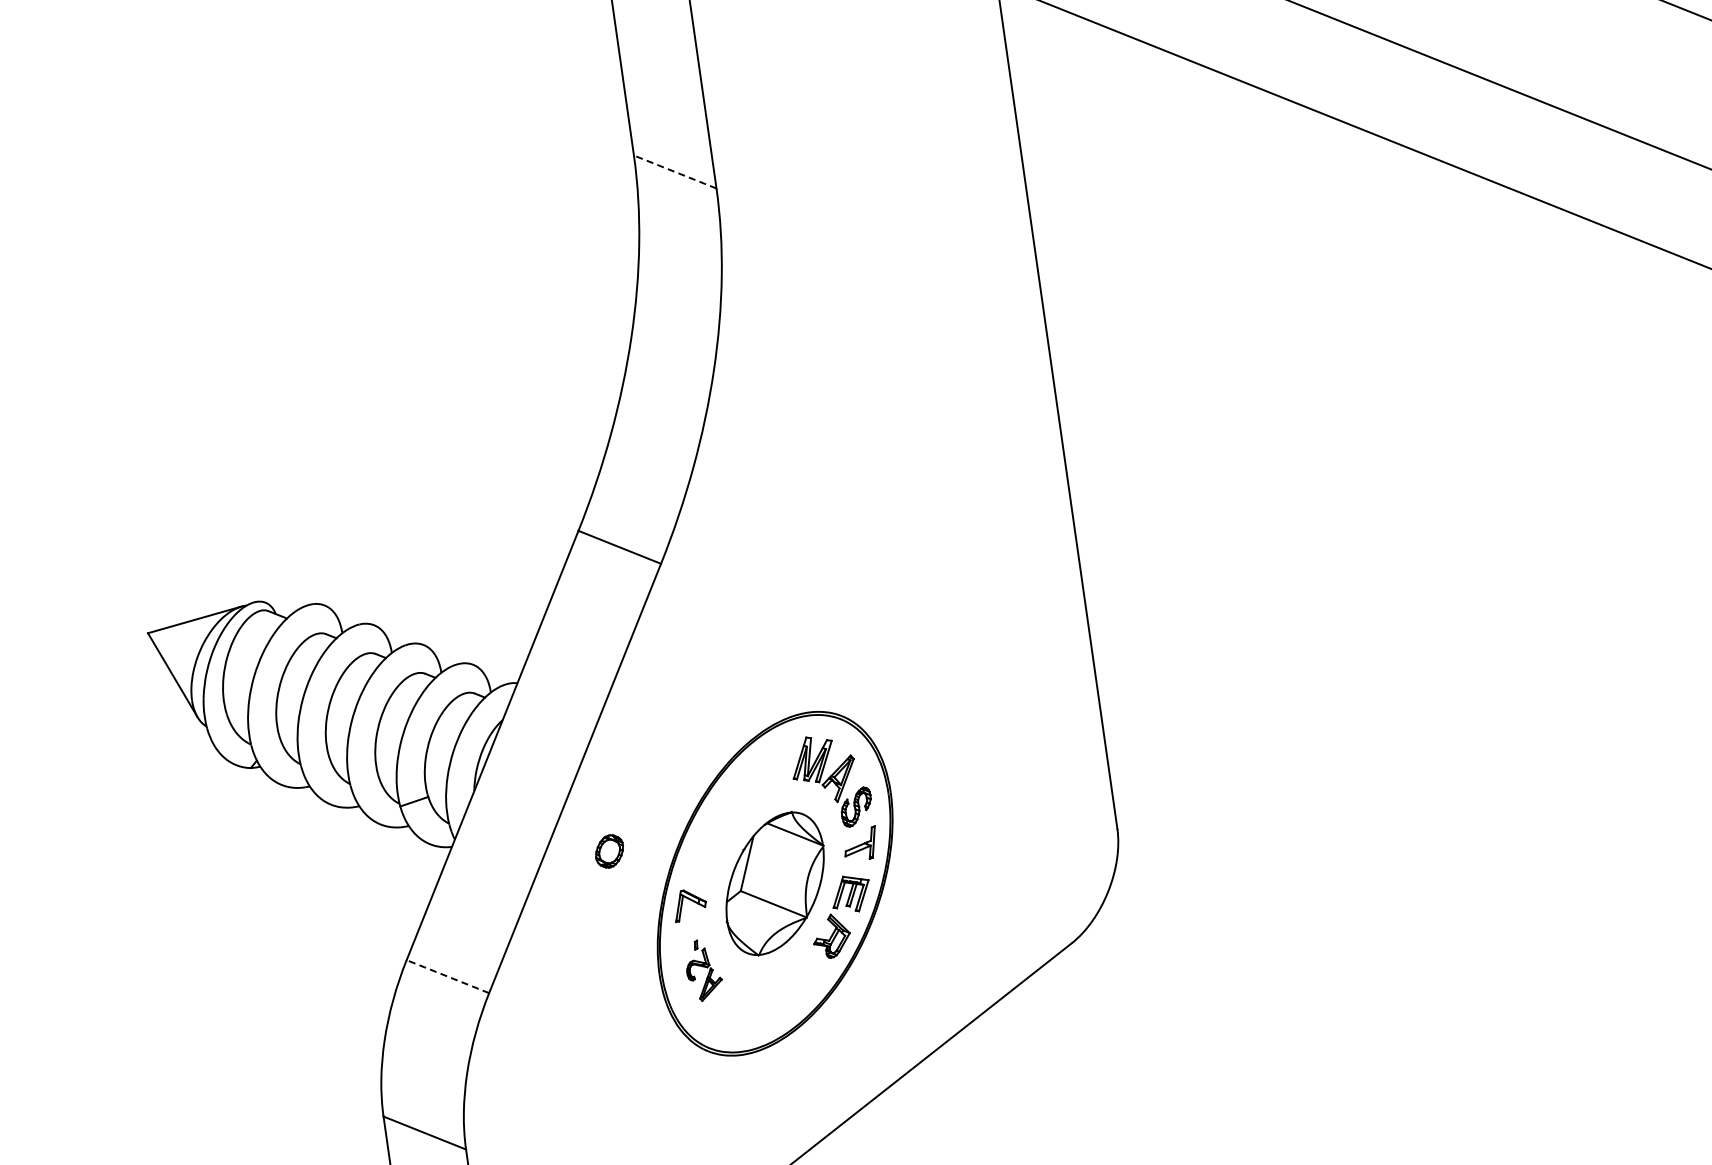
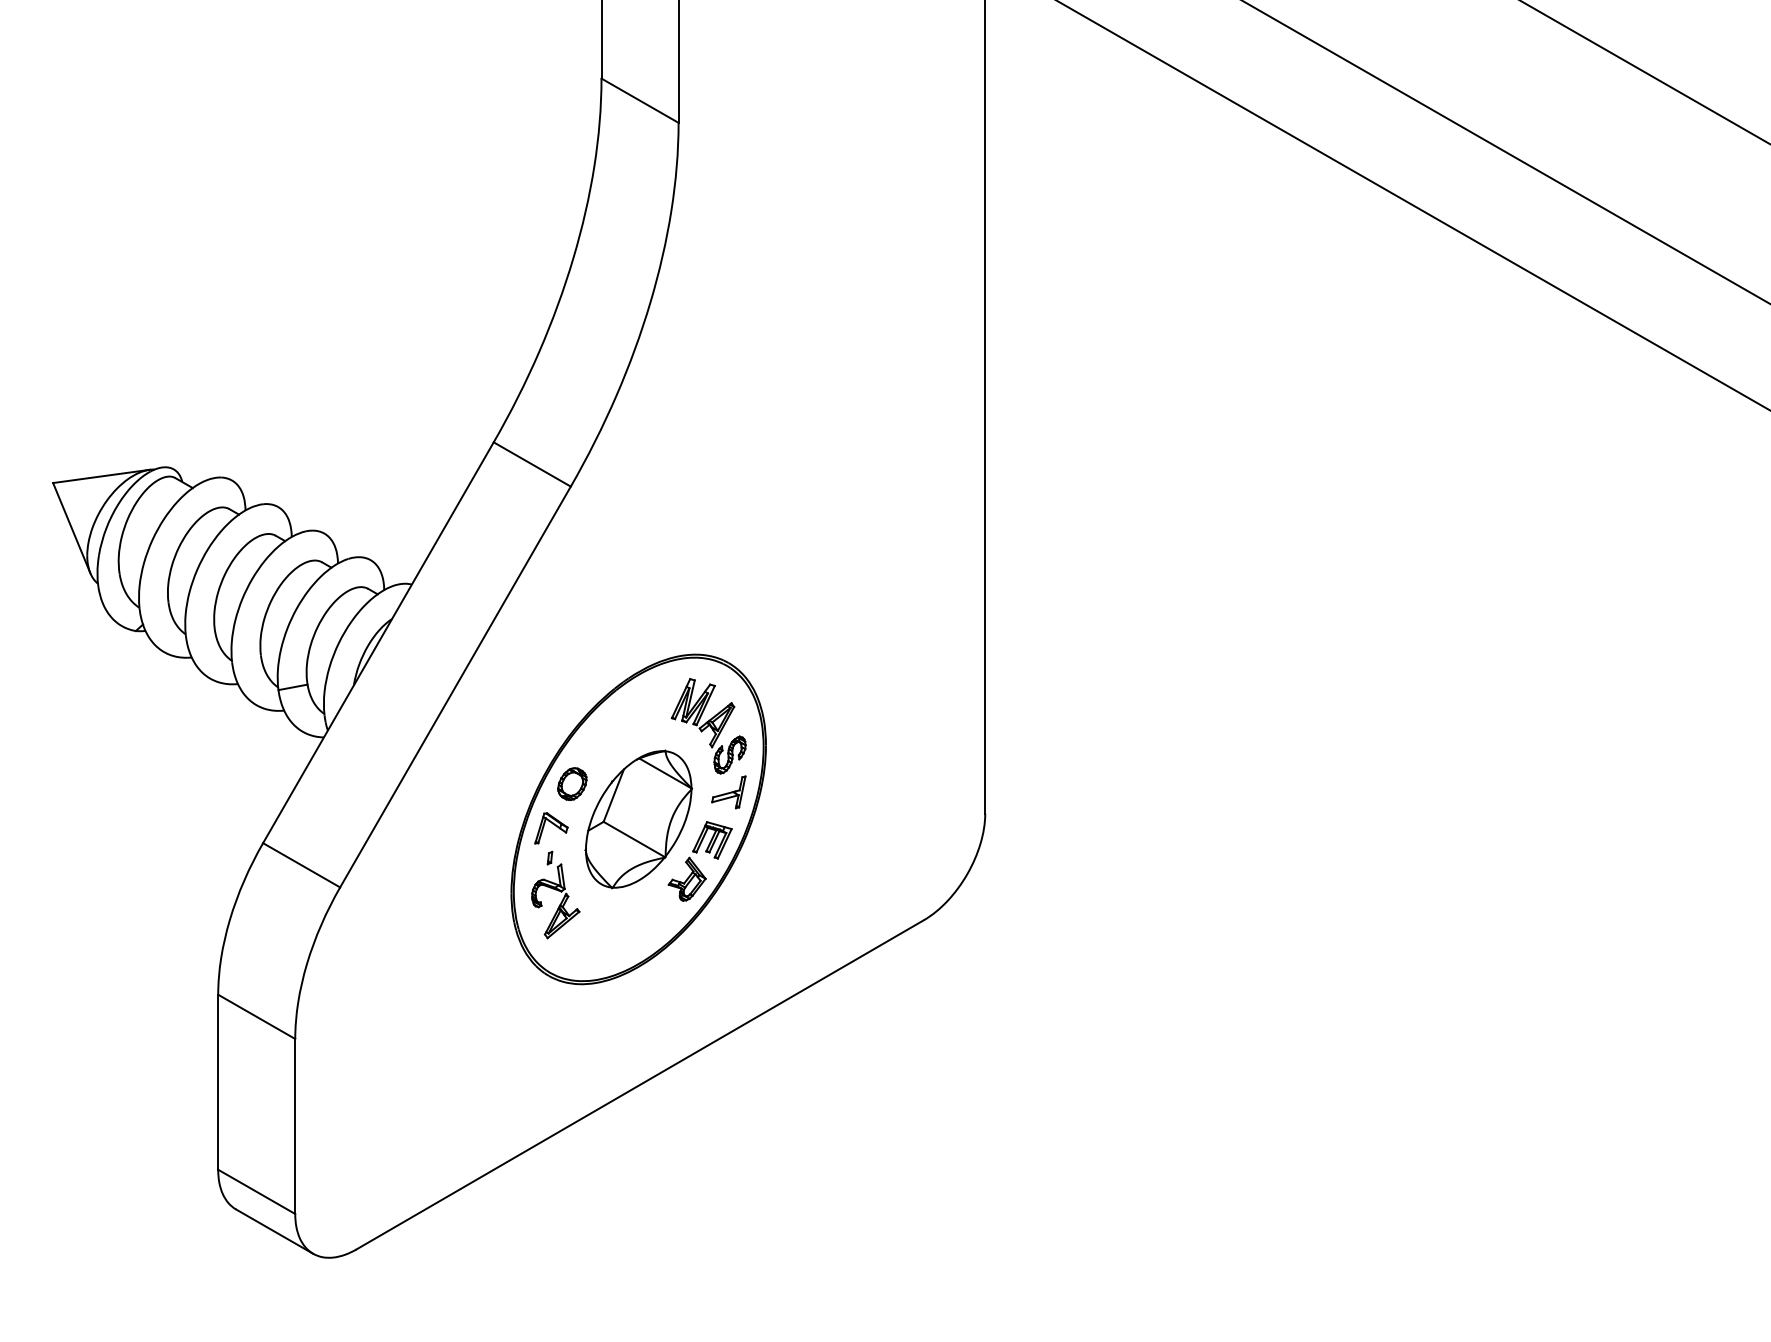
line: (674, 171) -> (639, 100), dashed -> solid
part: (609, 850) -> (572, 783), moved
part: (703, 969) -> (555, 894), size x1.43
line: (447, 976) -> (301, 865), dashed -> solid

